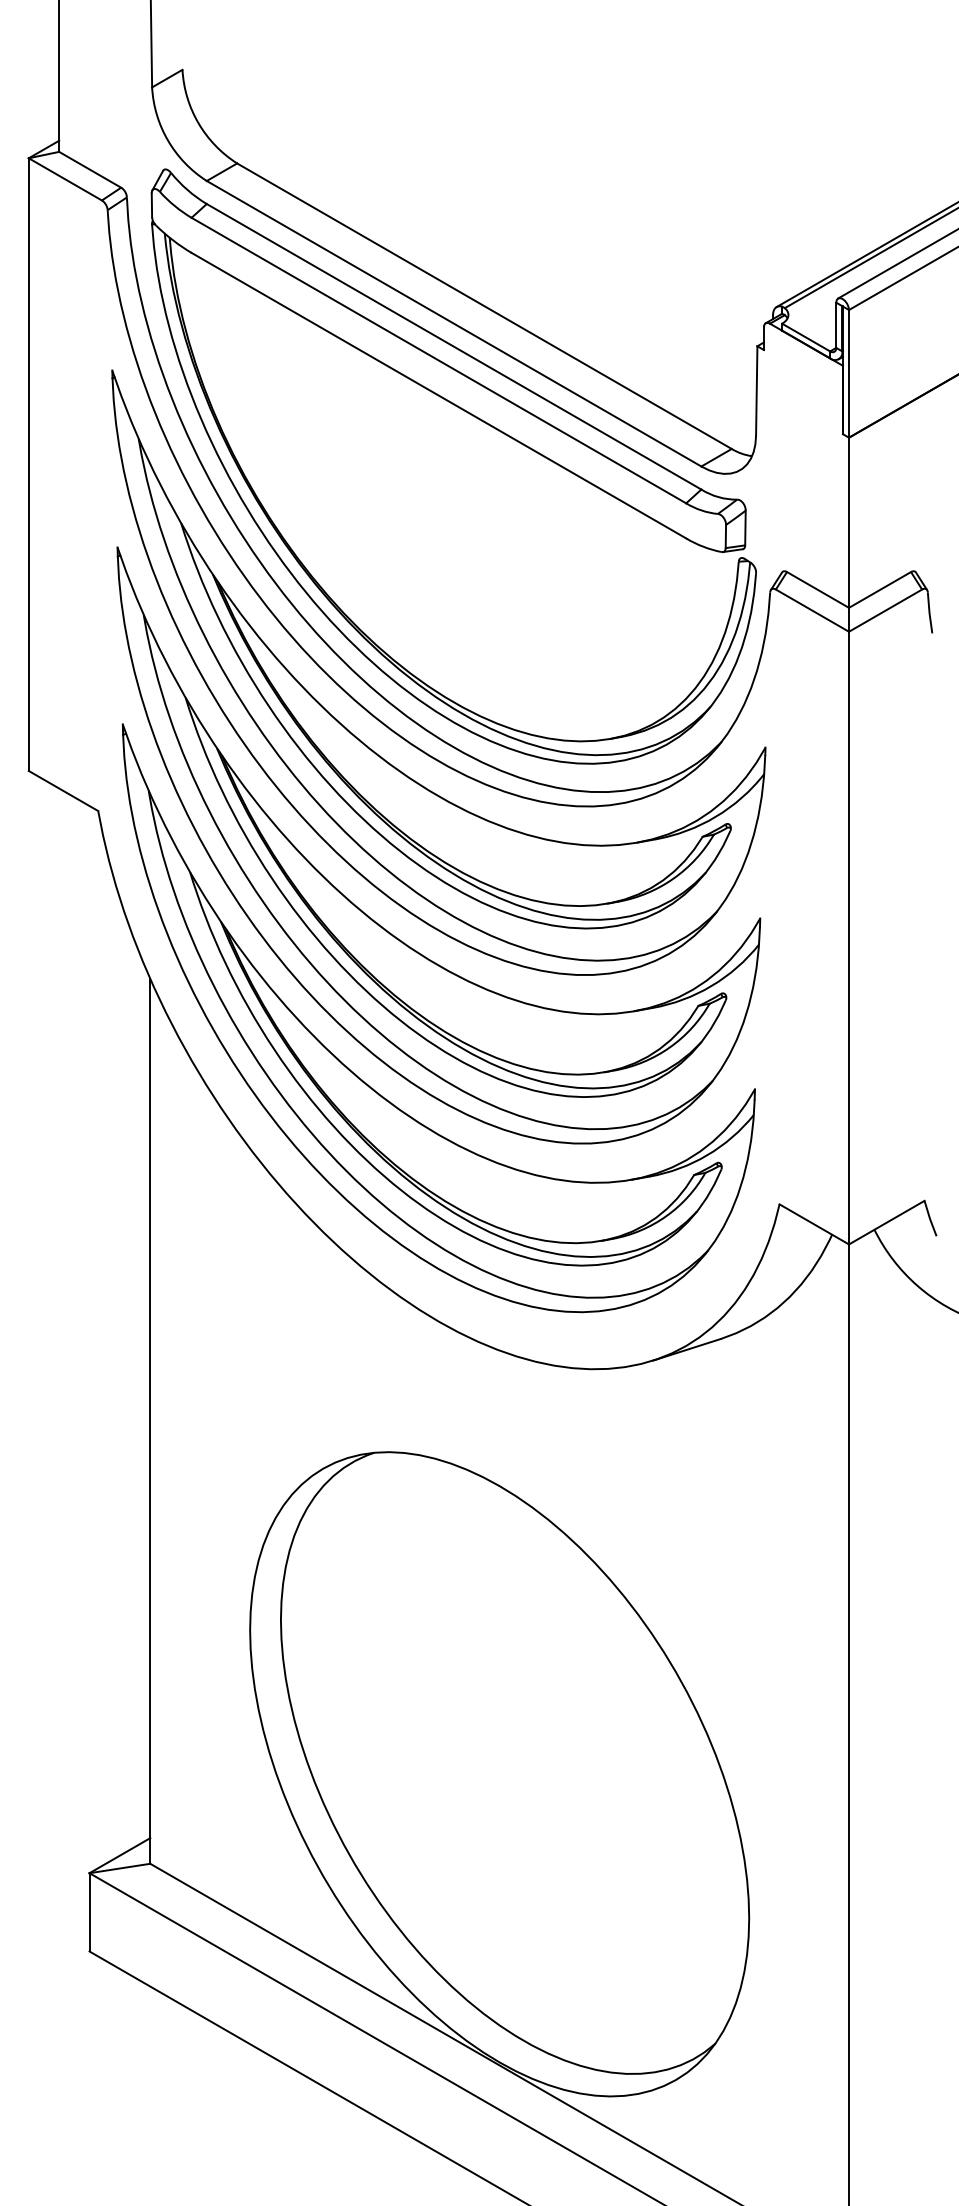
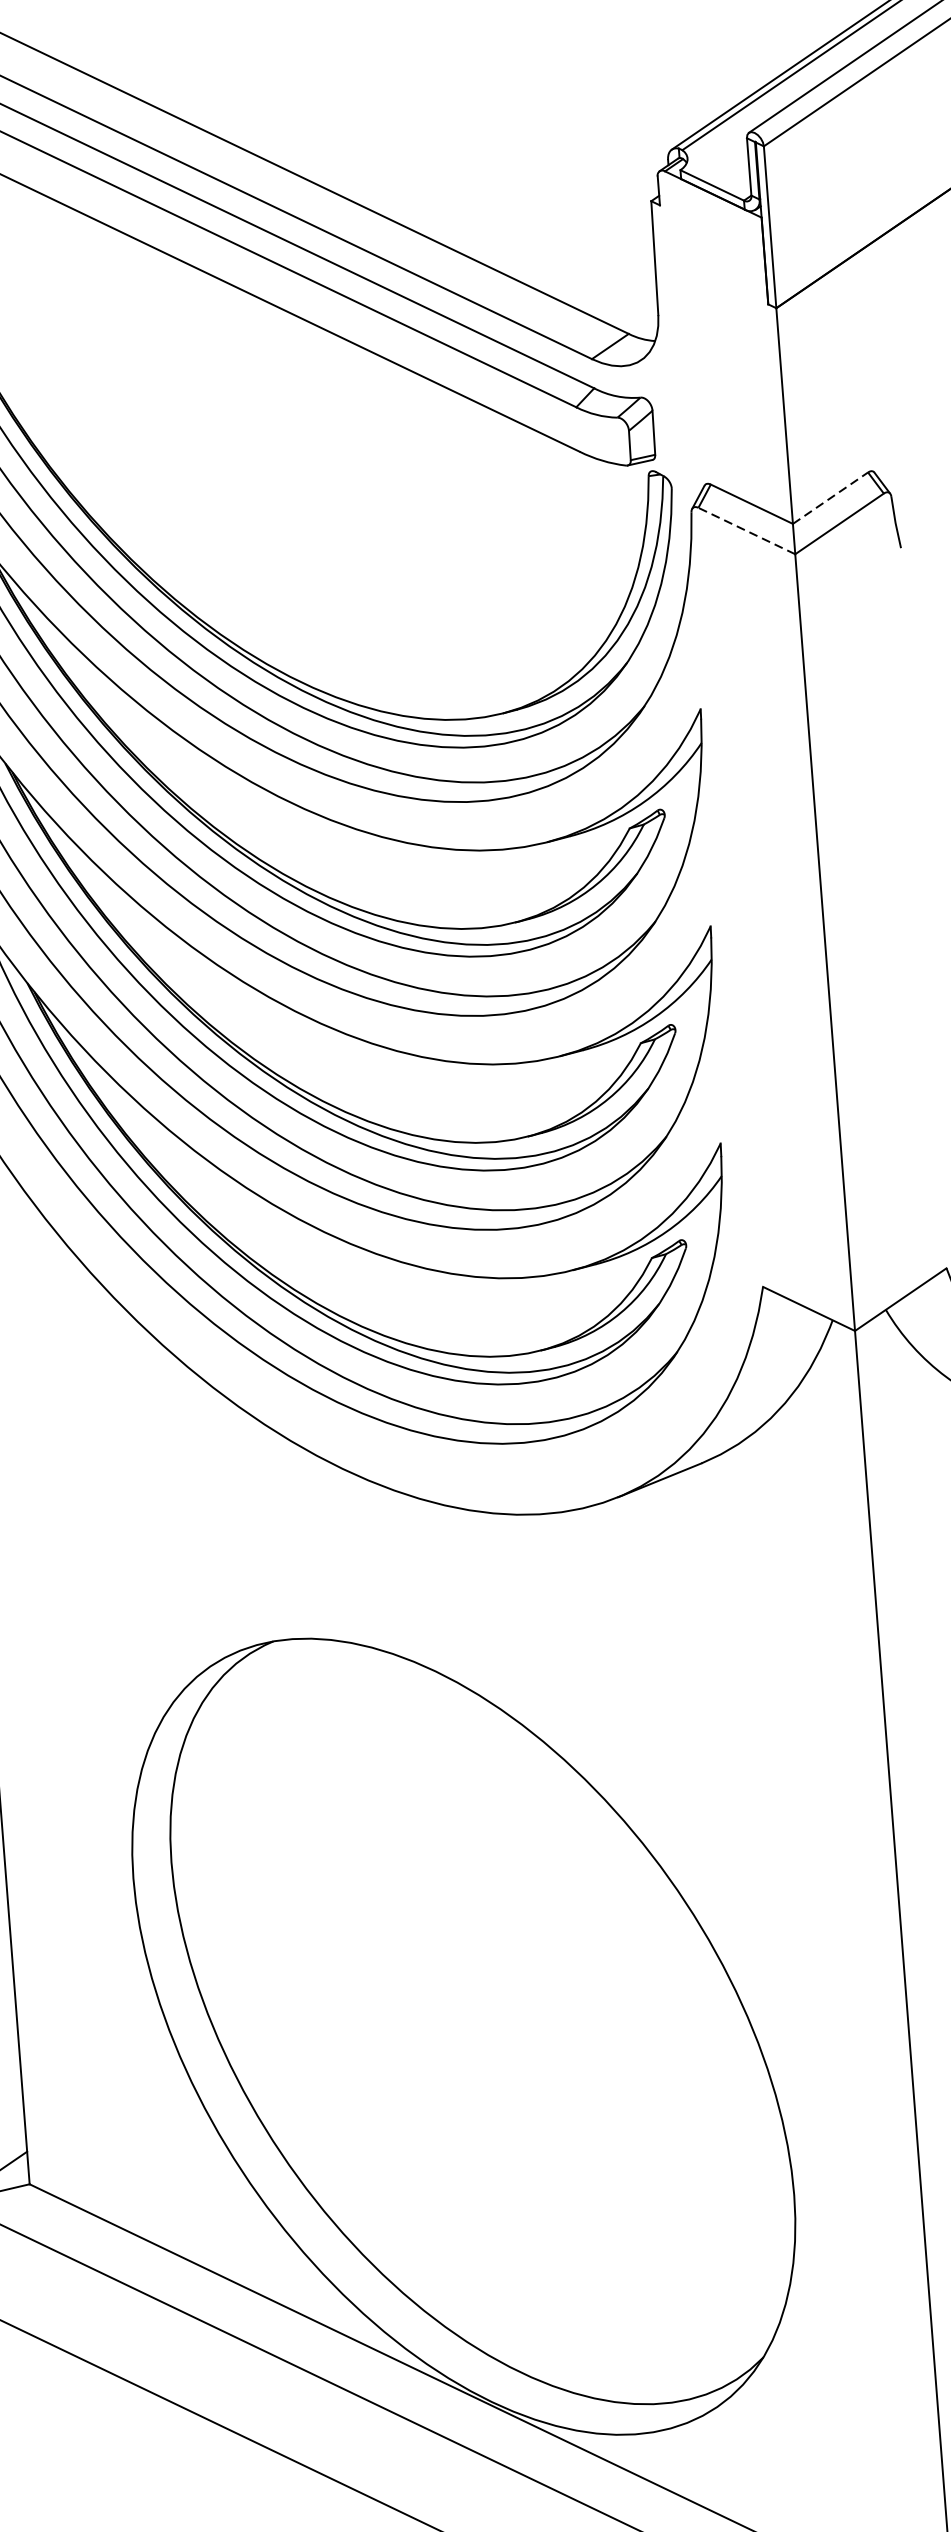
line: (880, 589) -> (831, 497), solid -> dashed
line: (812, 610) -> (746, 530), solid -> dashed

